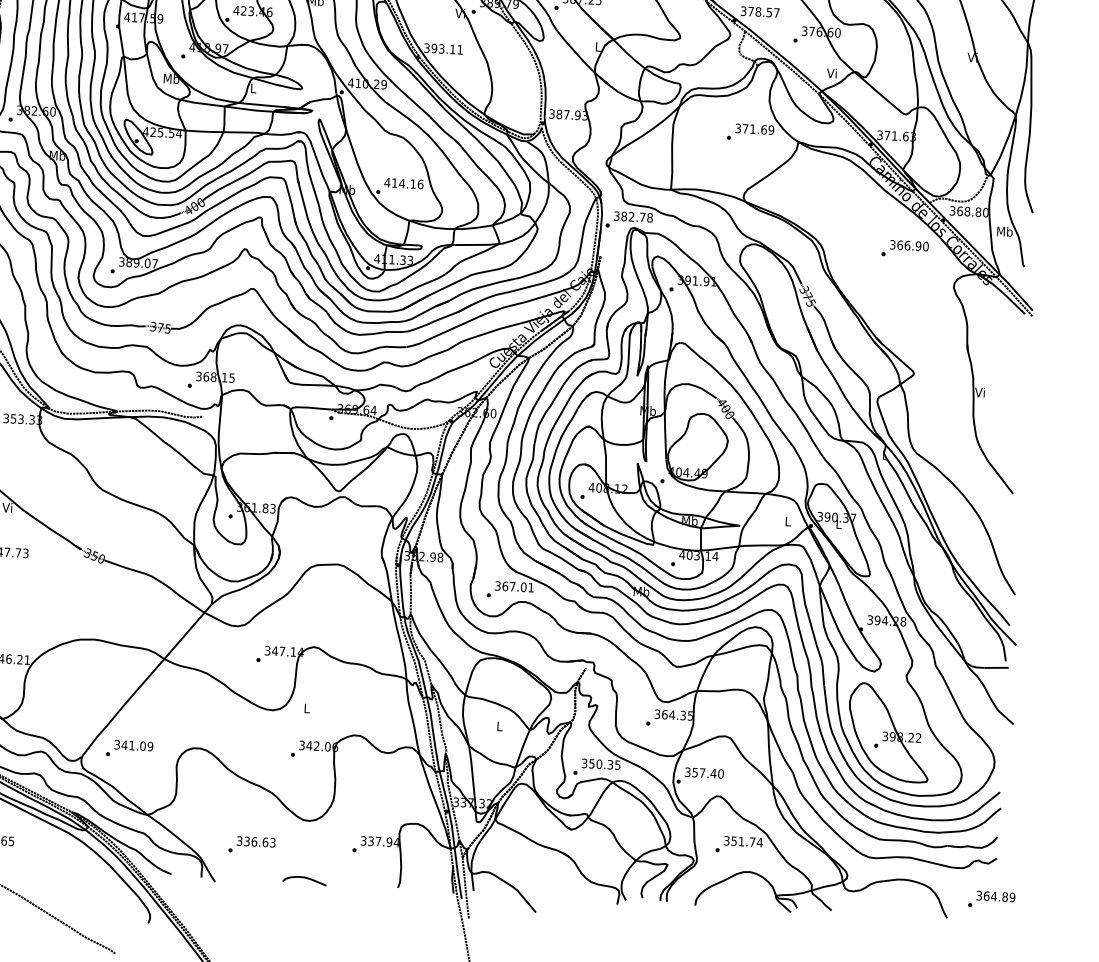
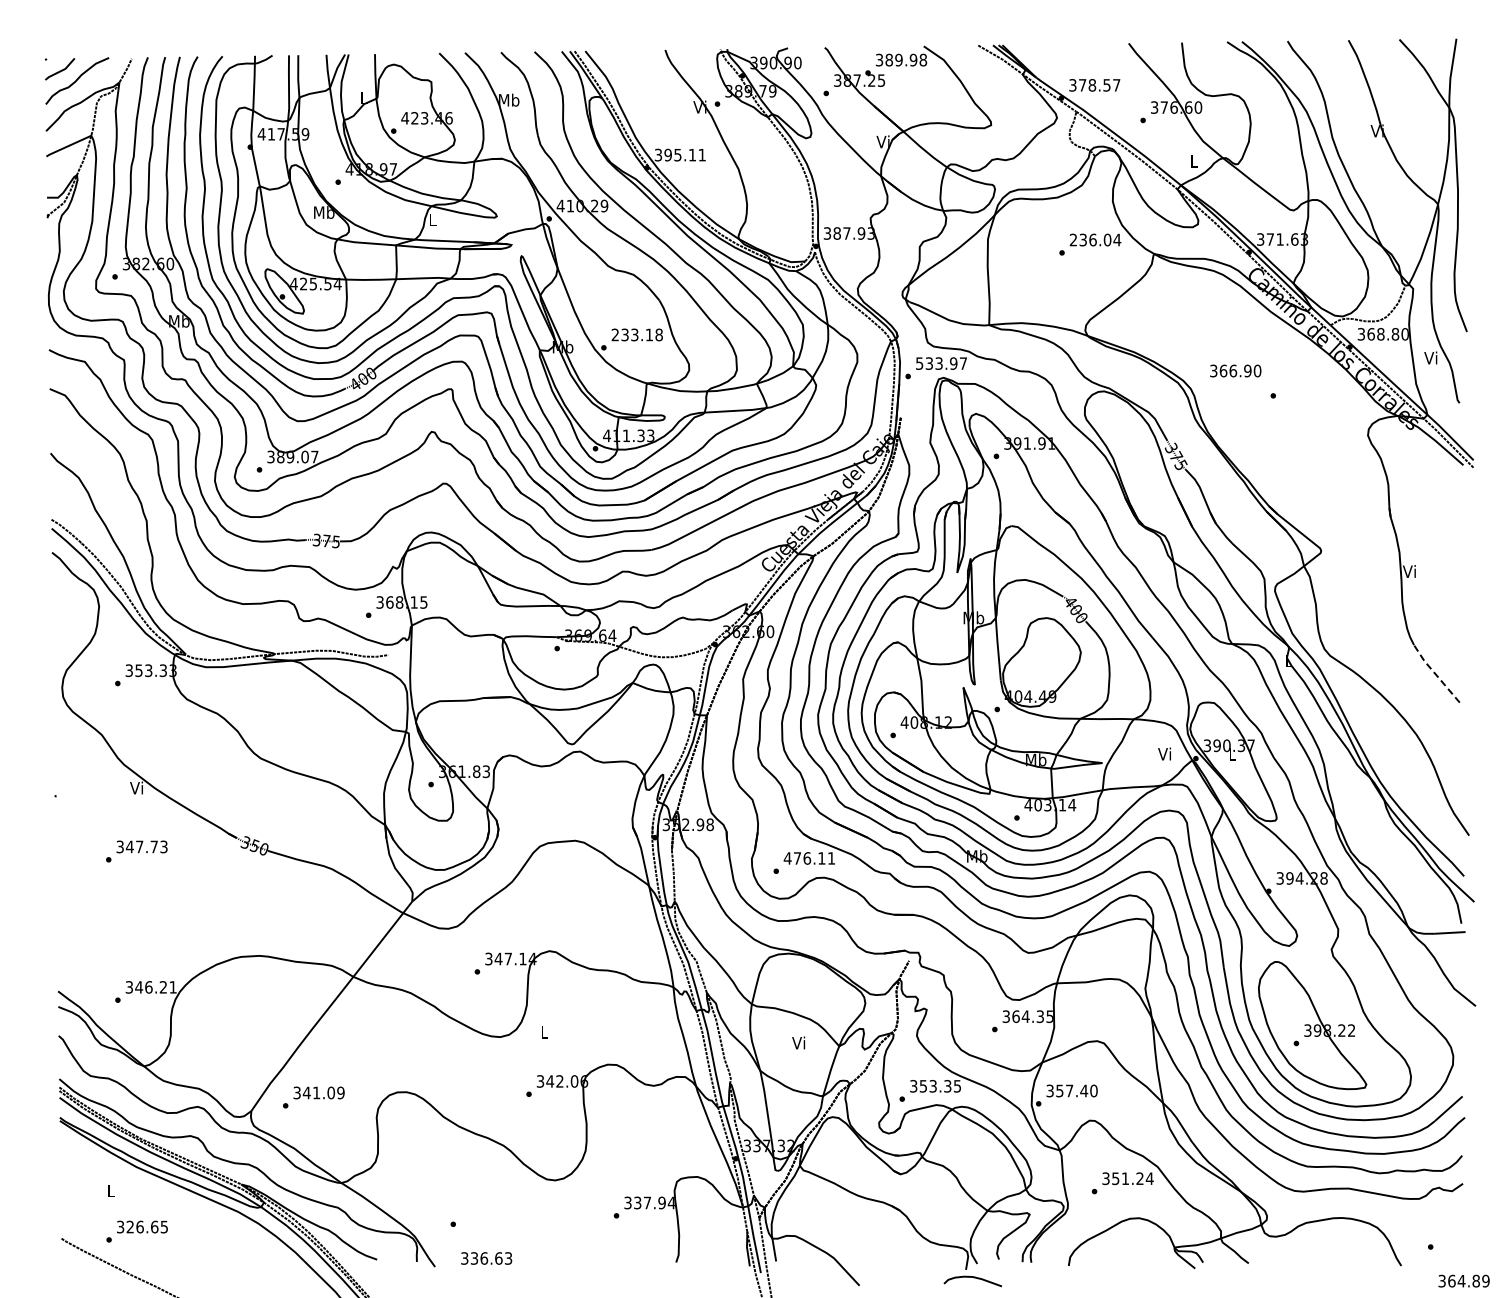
text: (597, 46) -> (882, 141), L -> Vi
text: (441, 48) -> (677, 154), 393.11 -> 395.11
text: (831, 72) -> (1192, 160), Vi -> L
text: (754, 128) -> (1095, 239), 371.69 -> 236.04
text: (403, 183) -> (636, 334), 414.16 -> 233.18
text: (633, 216) -> (941, 363), 382.78 -> 533.97
text: (1004, 231) -> (1431, 357), Mb -> Vi
text: (909, 245) -> (1235, 370), moved
line: (995, 470) -> (1435, 673), solid -> dashed
text: (787, 520) -> (1164, 753), L -> Vi
text: (510, 586) -> (804, 858), 367.01 -> 476.11
text: (499, 725) -> (798, 1042), L -> Vi
text: (598, 764) -> (932, 1086), 350.35 -> 353.35
text: (256, 841) -> (486, 1258), moved
text: (752, 842) -> (1139, 1178), 351.74 -> 351.24
curve: (305, 878) -> (973, 1278), moved
text: (995, 896) -> (1463, 1280), moved

